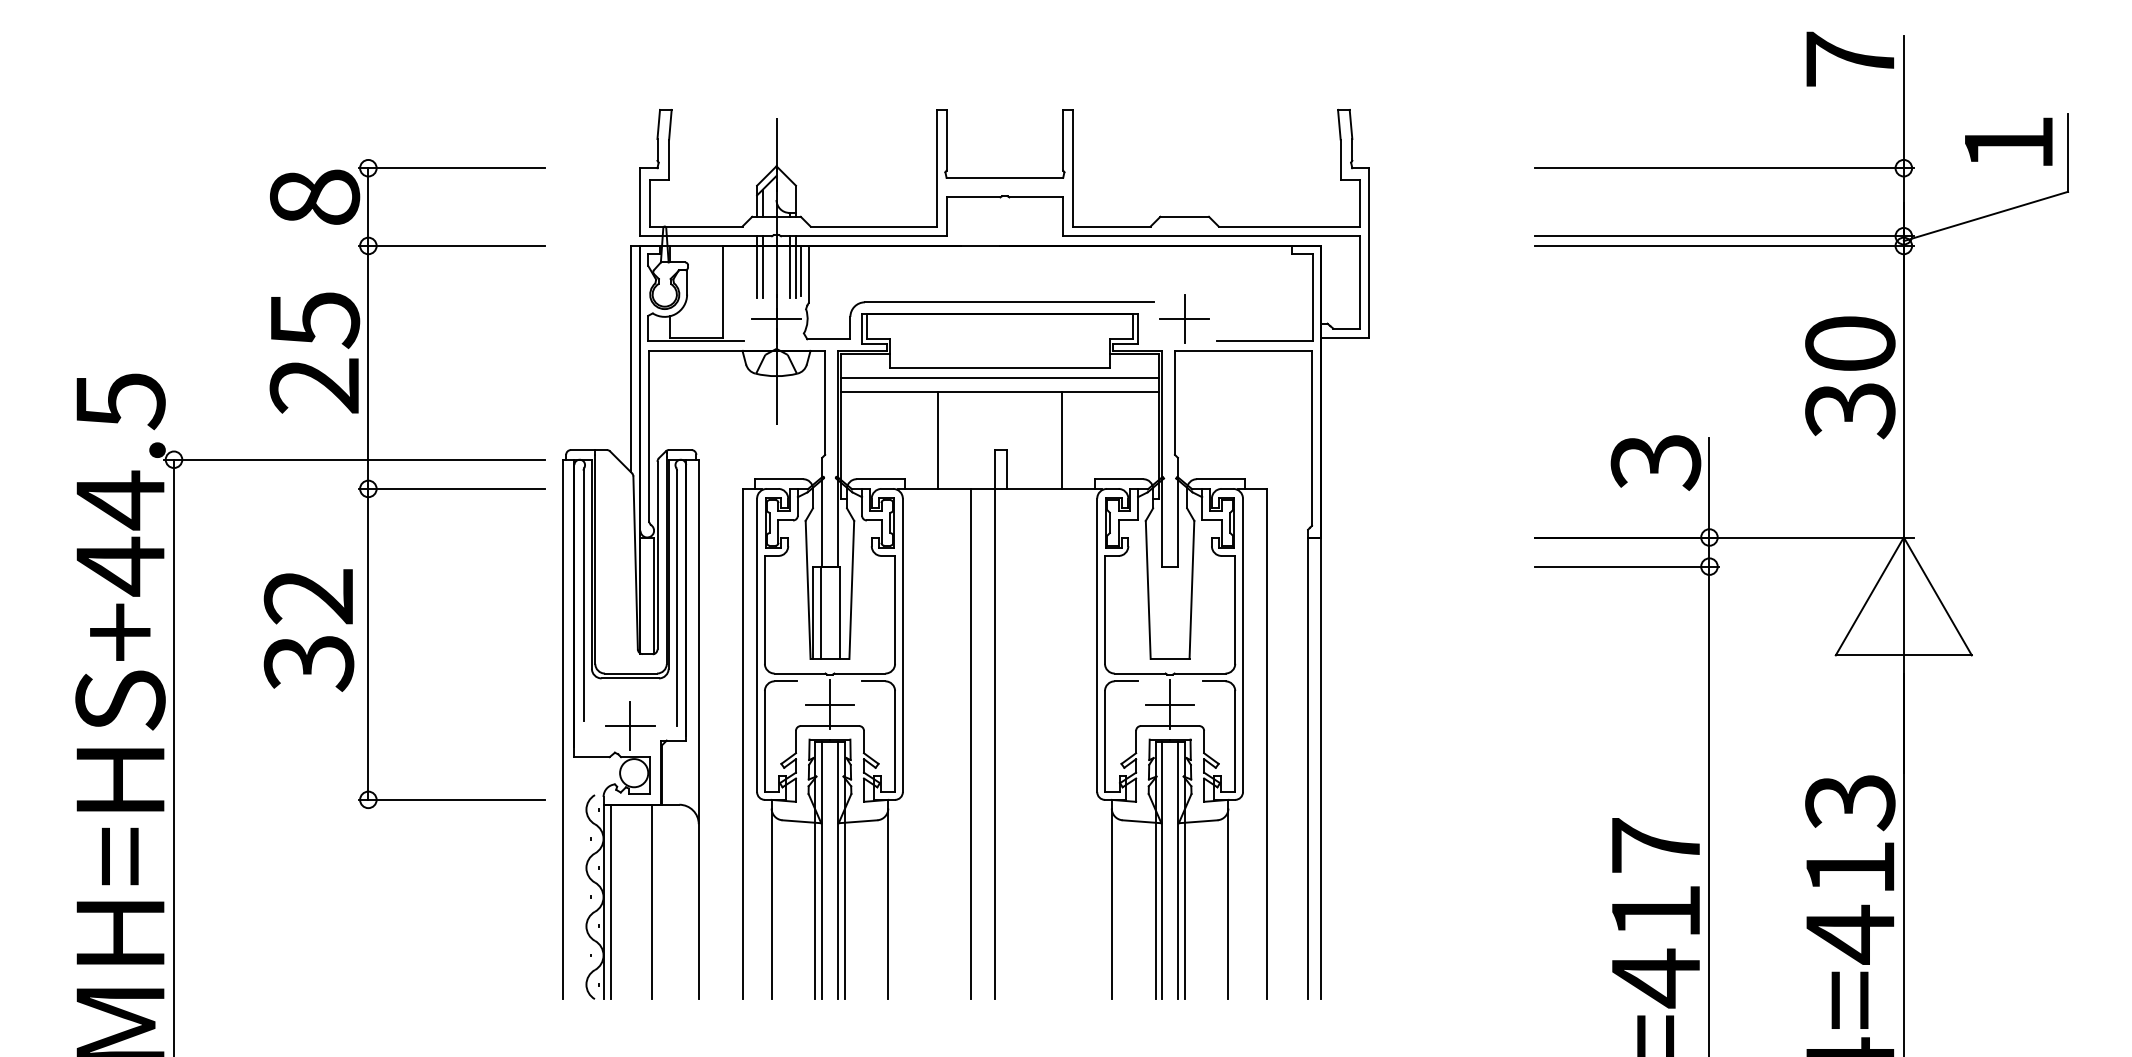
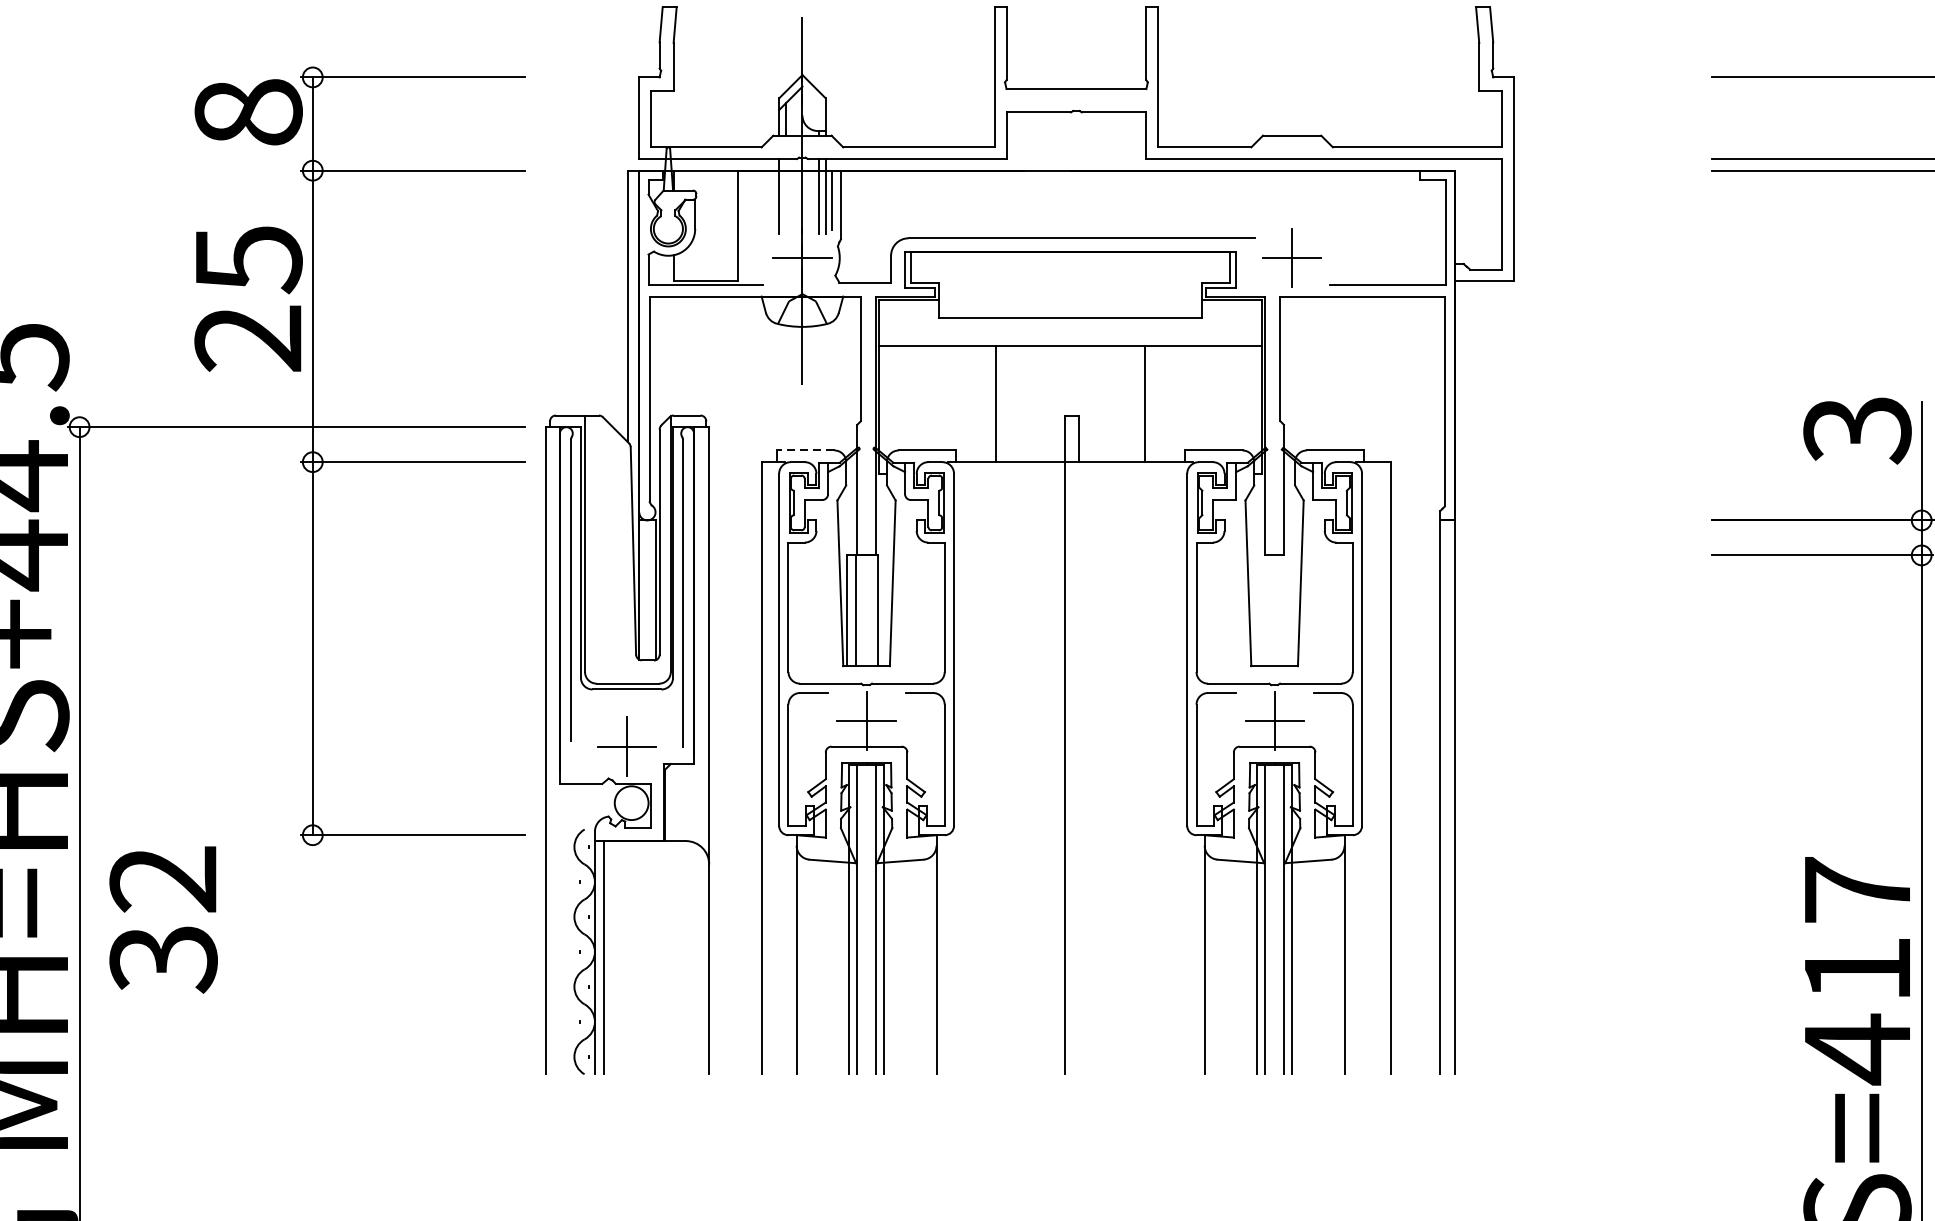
line: (762, 267) -> (785, 196), removed
line: (999, 378) -> (1069, 329), removed
line: (778, 479) -> (804, 450), solid -> dashed
text: (308, 630) -> (162, 919), moved
line: (970, 743) -> (1035, 767), removed
line: (652, 901) -> (653, 957), removed

